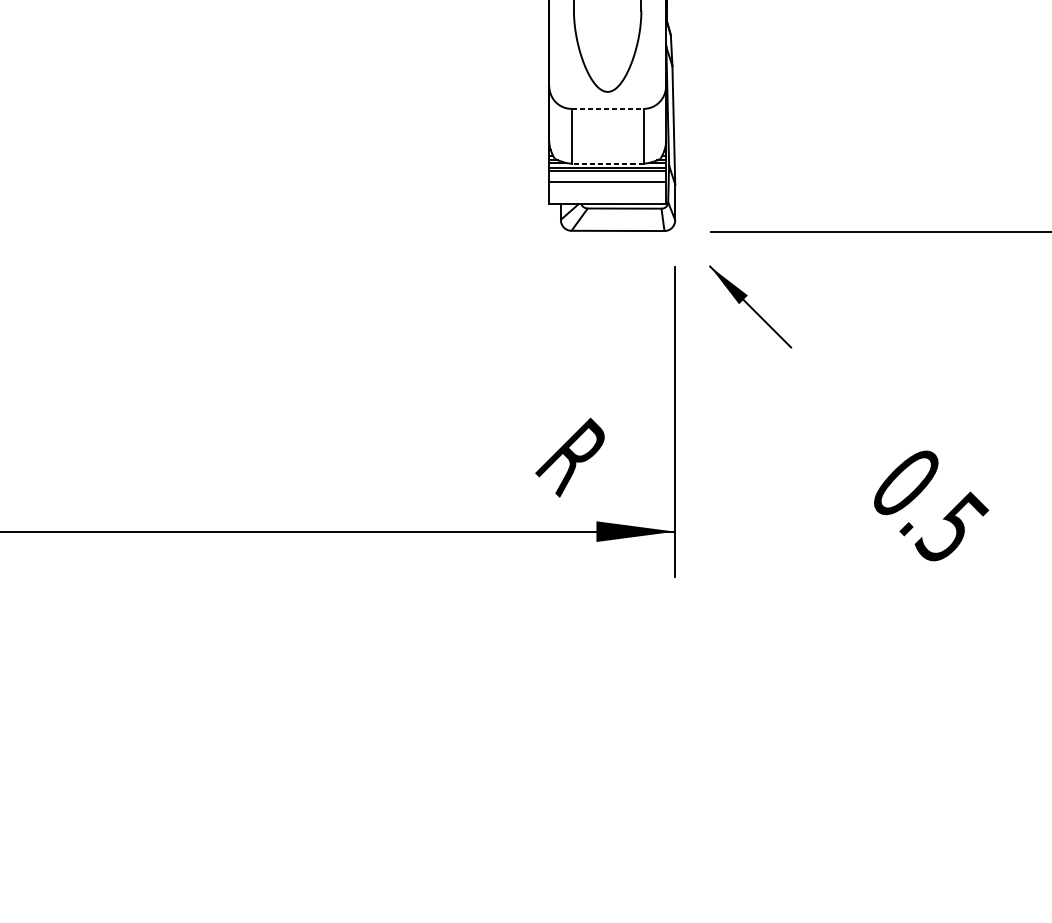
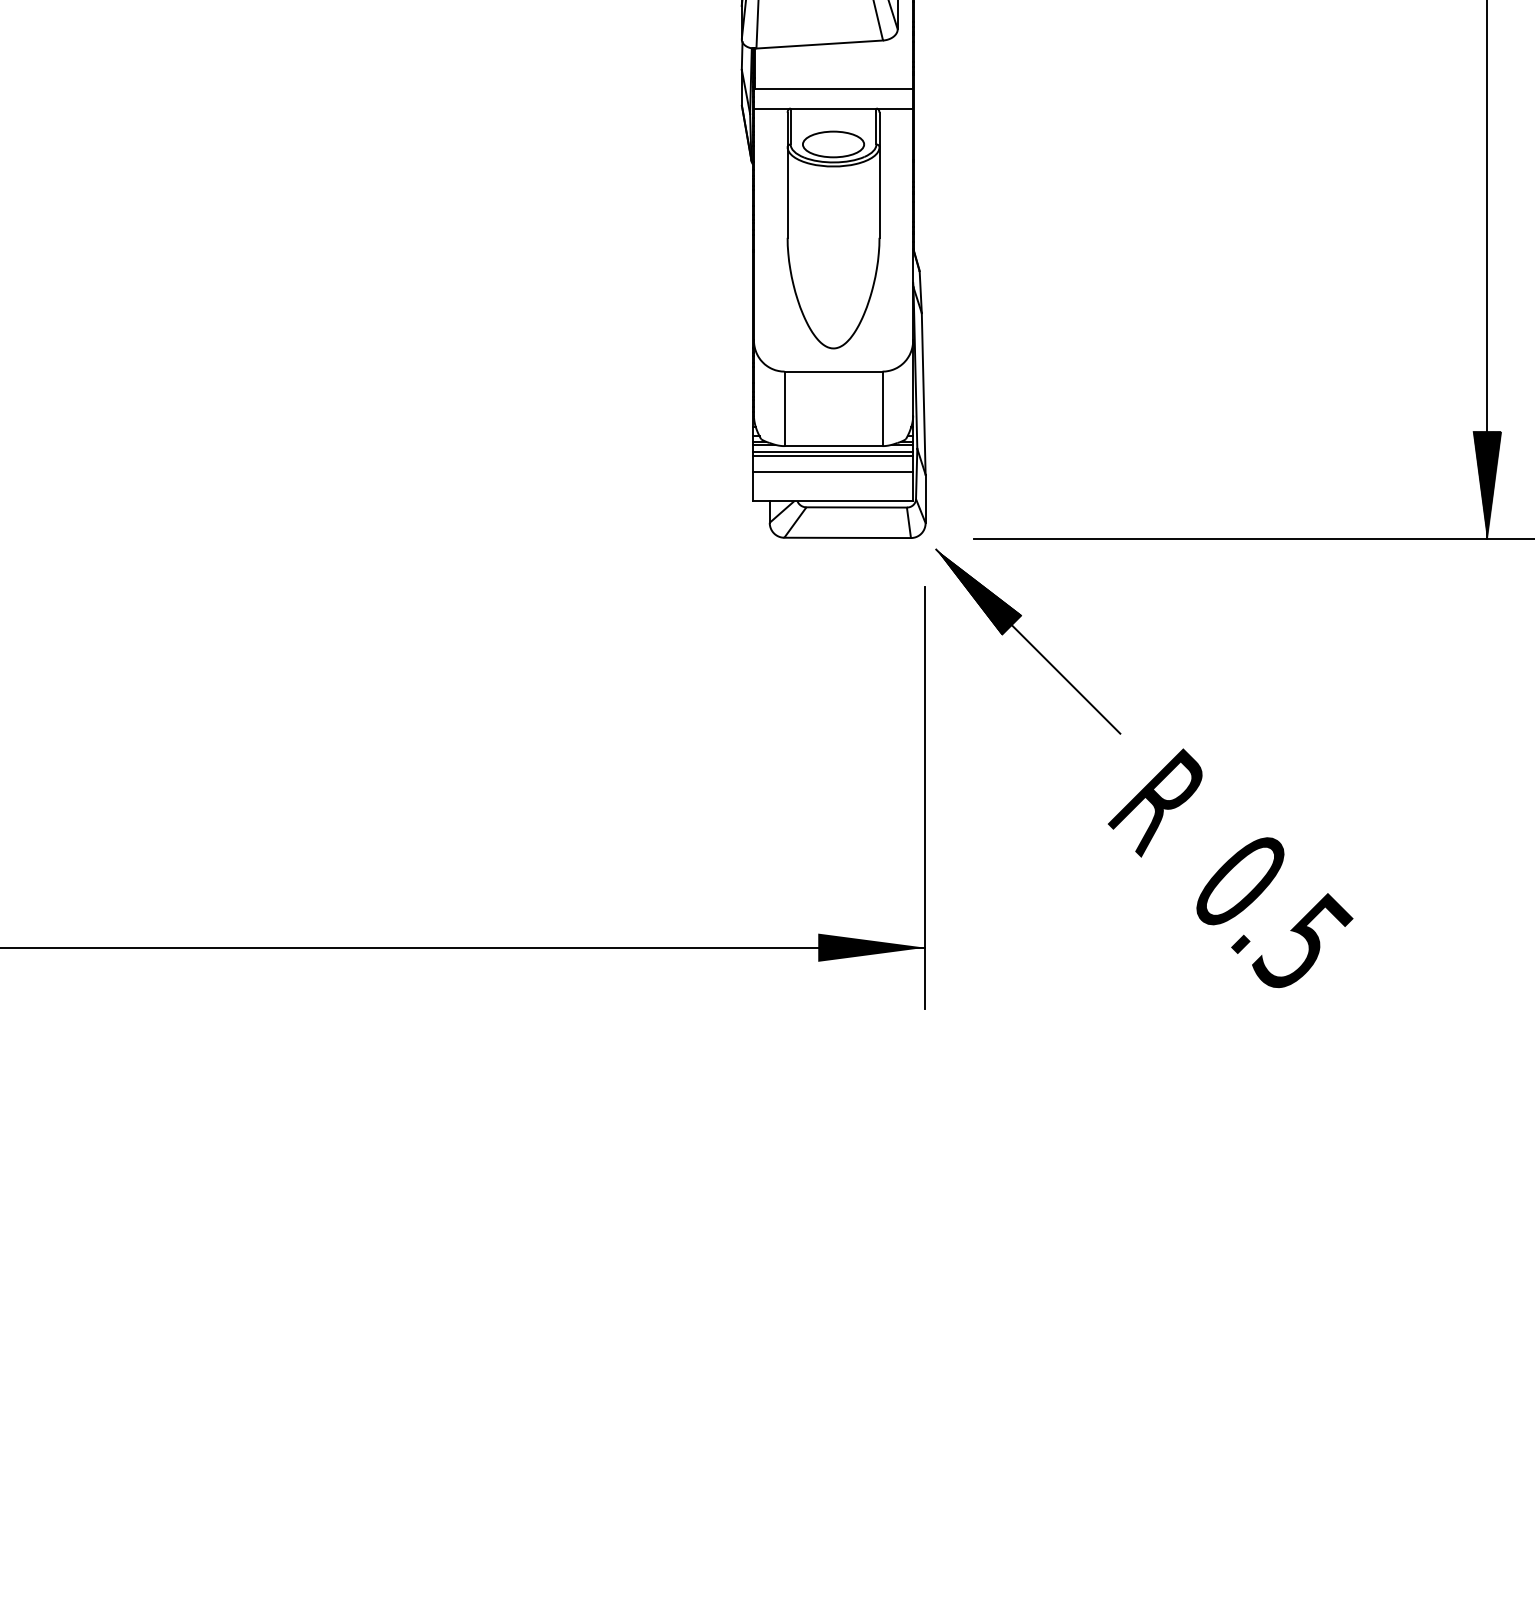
line: (607, 108) -> (833, 371), dashed -> solid
line: (607, 163) -> (833, 446), dashed -> solid
part: (750, 306) -> (1028, 641), size x1.67
text: (569, 457) -> (1154, 802), moved

